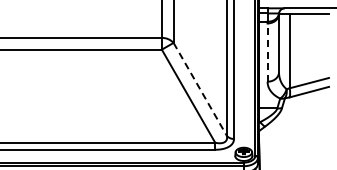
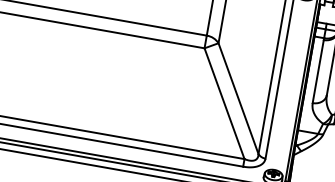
line: (267, 52) -> (318, 71), dashed -> solid
line: (200, 89) -> (238, 98), dashed -> solid

